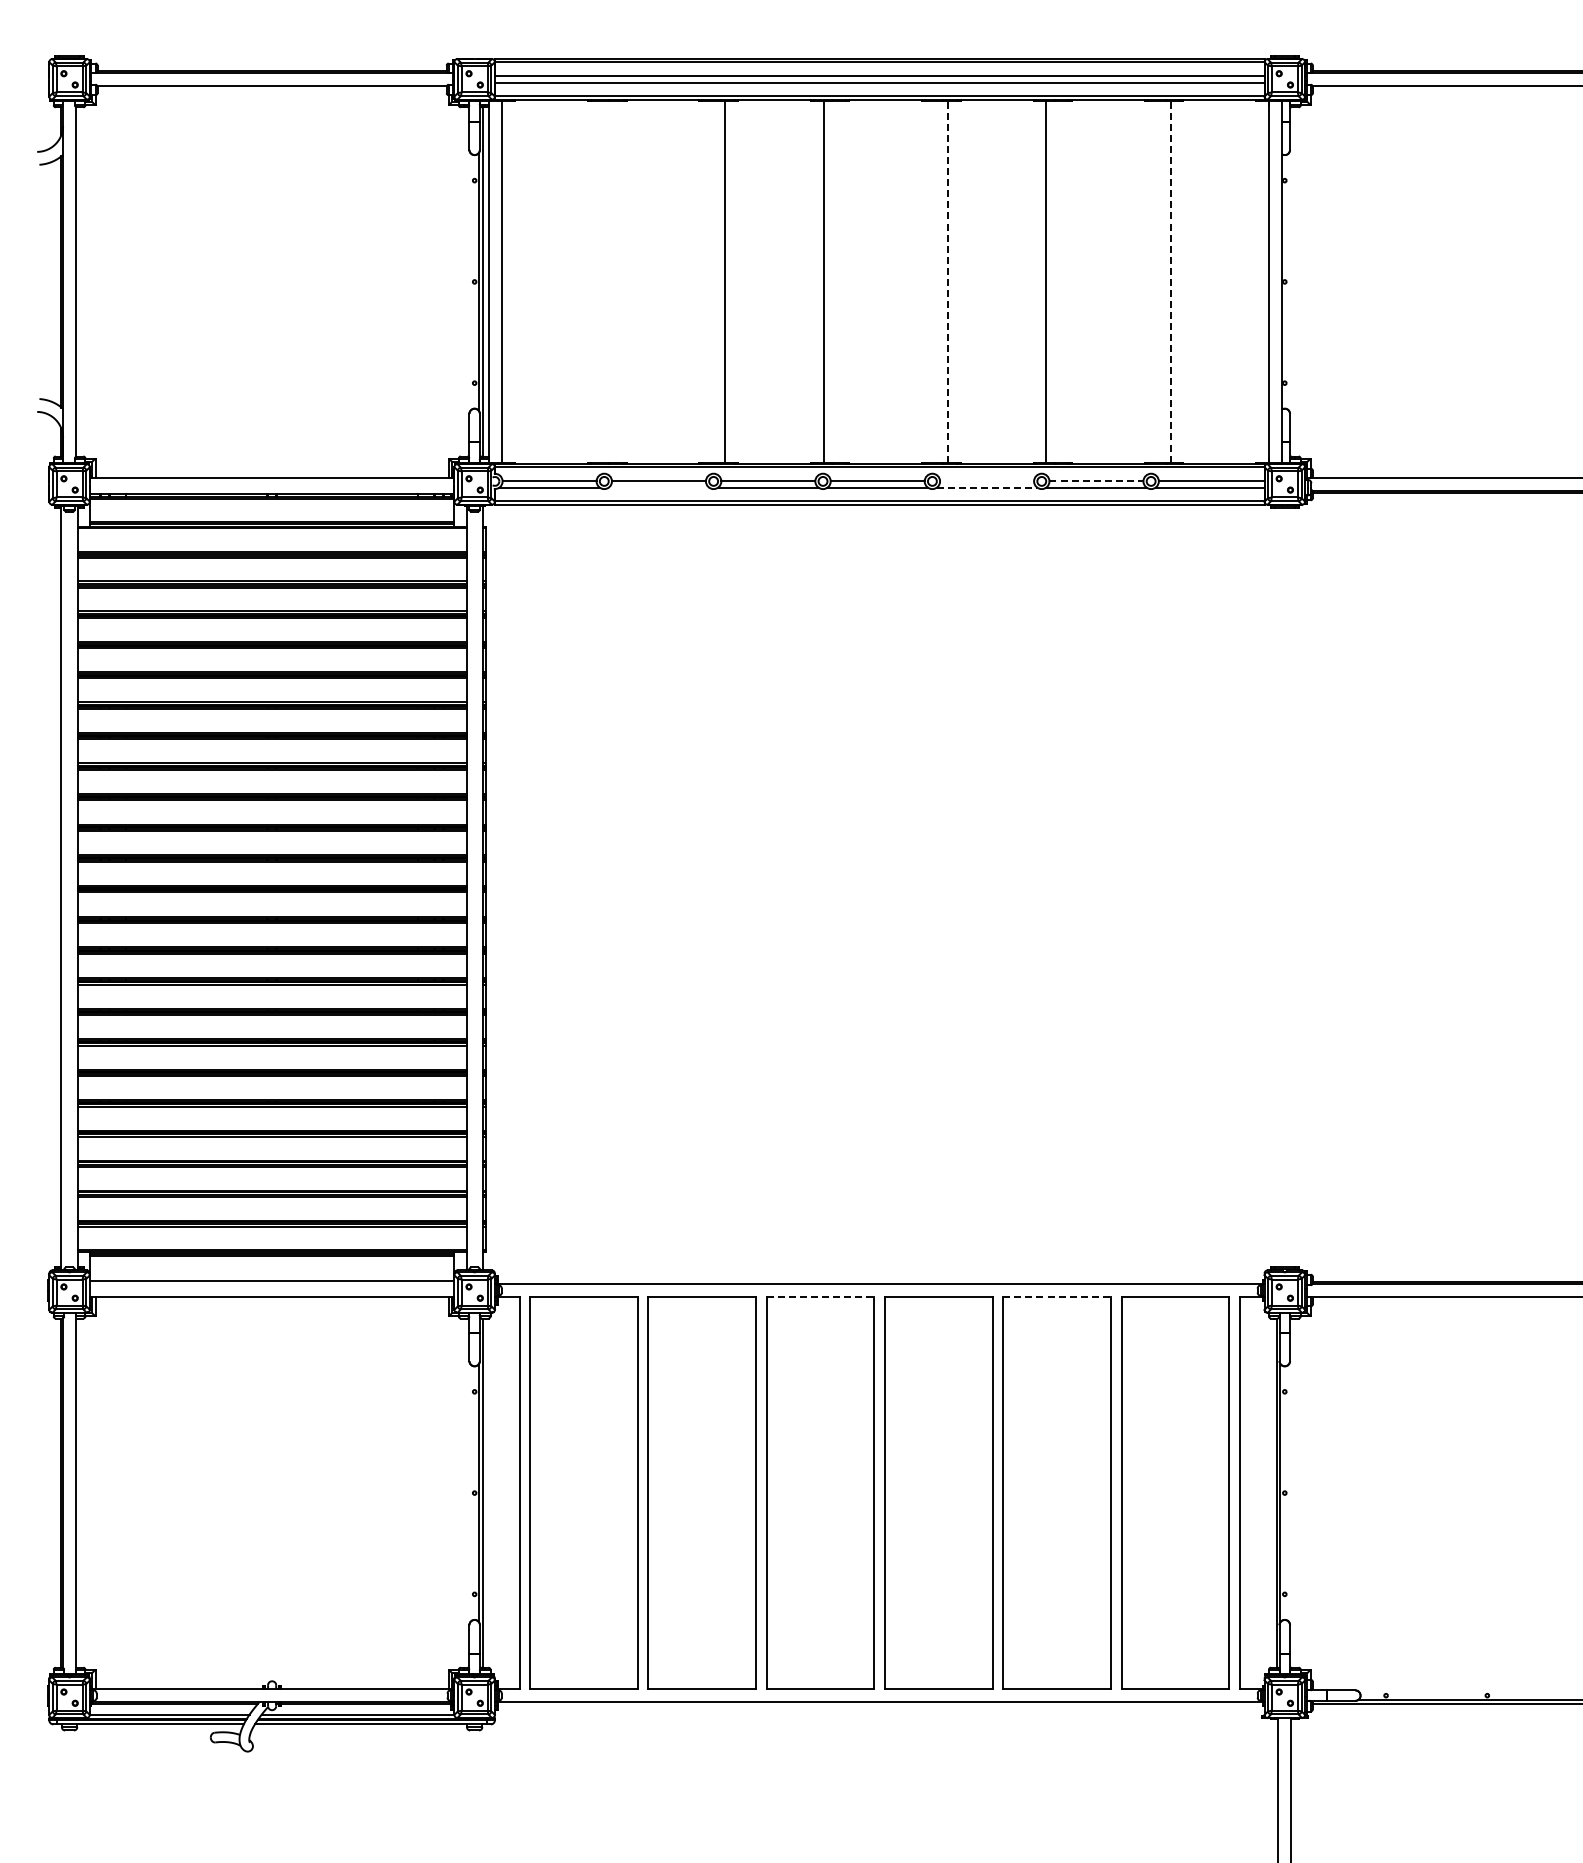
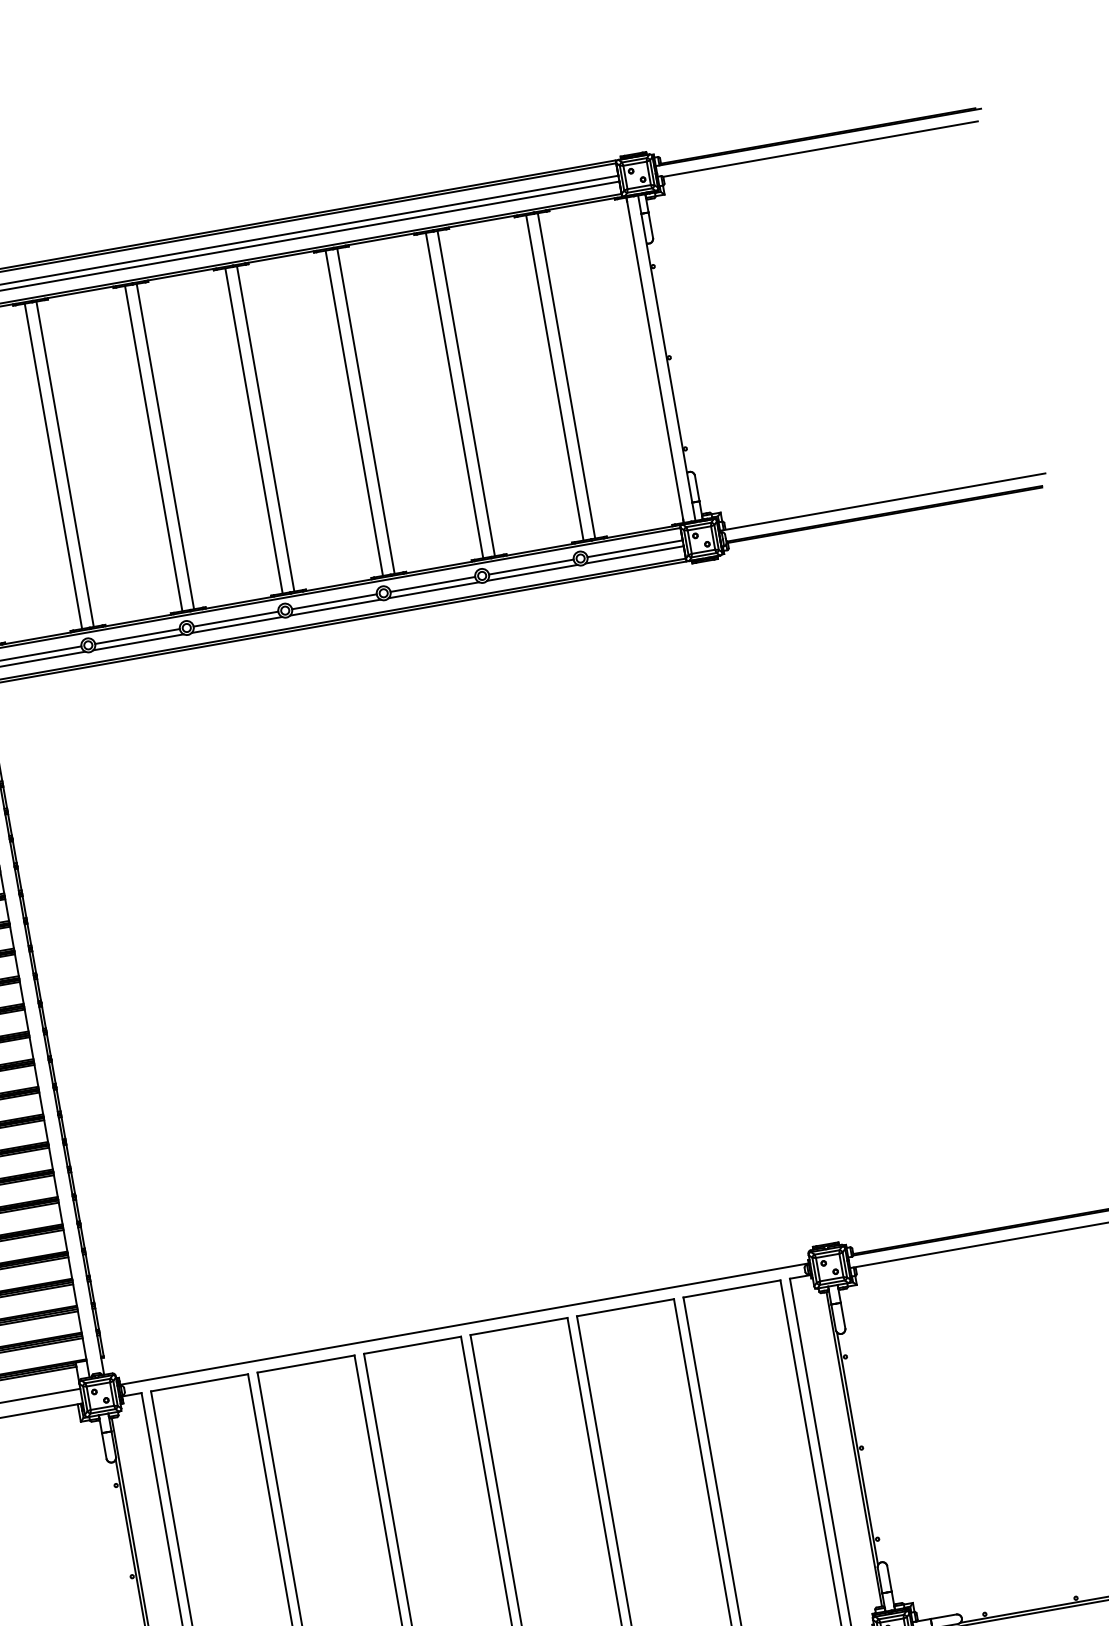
line: (600, 281) -> (53, 466), added
line: (613, 281) -> (64, 463), added
line: (712, 281) -> (154, 448), added
line: (836, 281) -> (265, 428), added
line: (934, 281) -> (353, 412), added
line: (947, 281) -> (365, 410), dashed -> solid
line: (1059, 281) -> (466, 393), added
line: (1157, 281) -> (554, 377), added
line: (1170, 281) -> (566, 375), dashed -> solid
line: (987, 481) -> (433, 584), added
line: (1096, 481) -> (531, 567), dashed -> solid
line: (658, 487) -> (138, 642), added
line: (987, 487) -> (434, 590), dashed -> solid
line: (820, 1297) -> (412, 1345), dashed -> solid
line: (1057, 1297) -> (625, 1308), dashed -> solid

